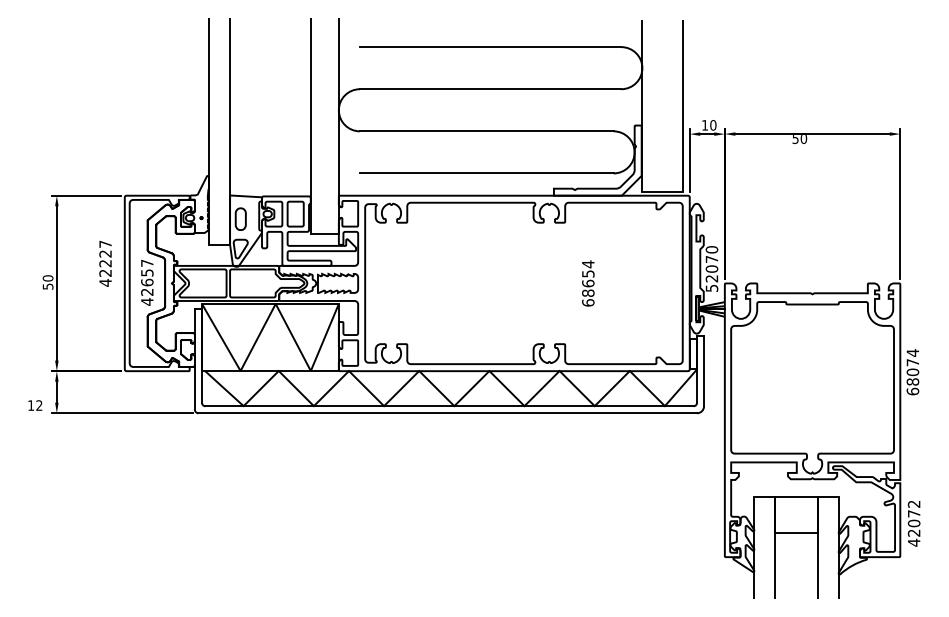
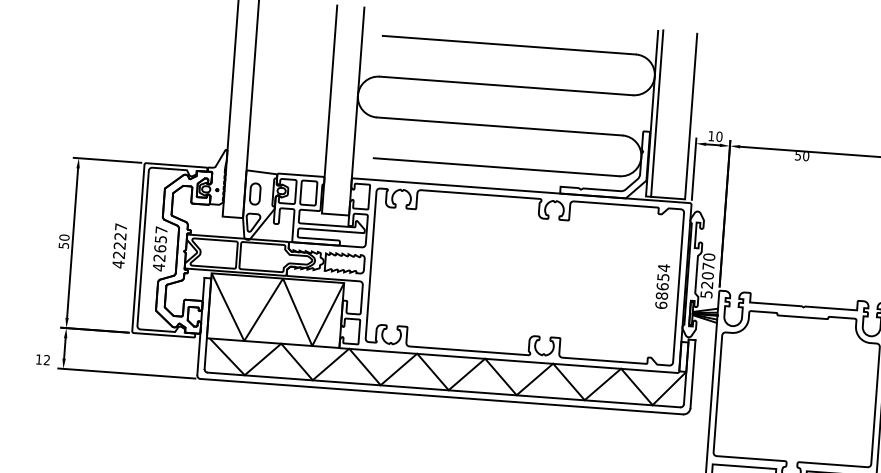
line: (647, 106) -> (657, 113), added
text: (105, 263) -> (119, 245), moved
text: (588, 283) -> (662, 286), moved

